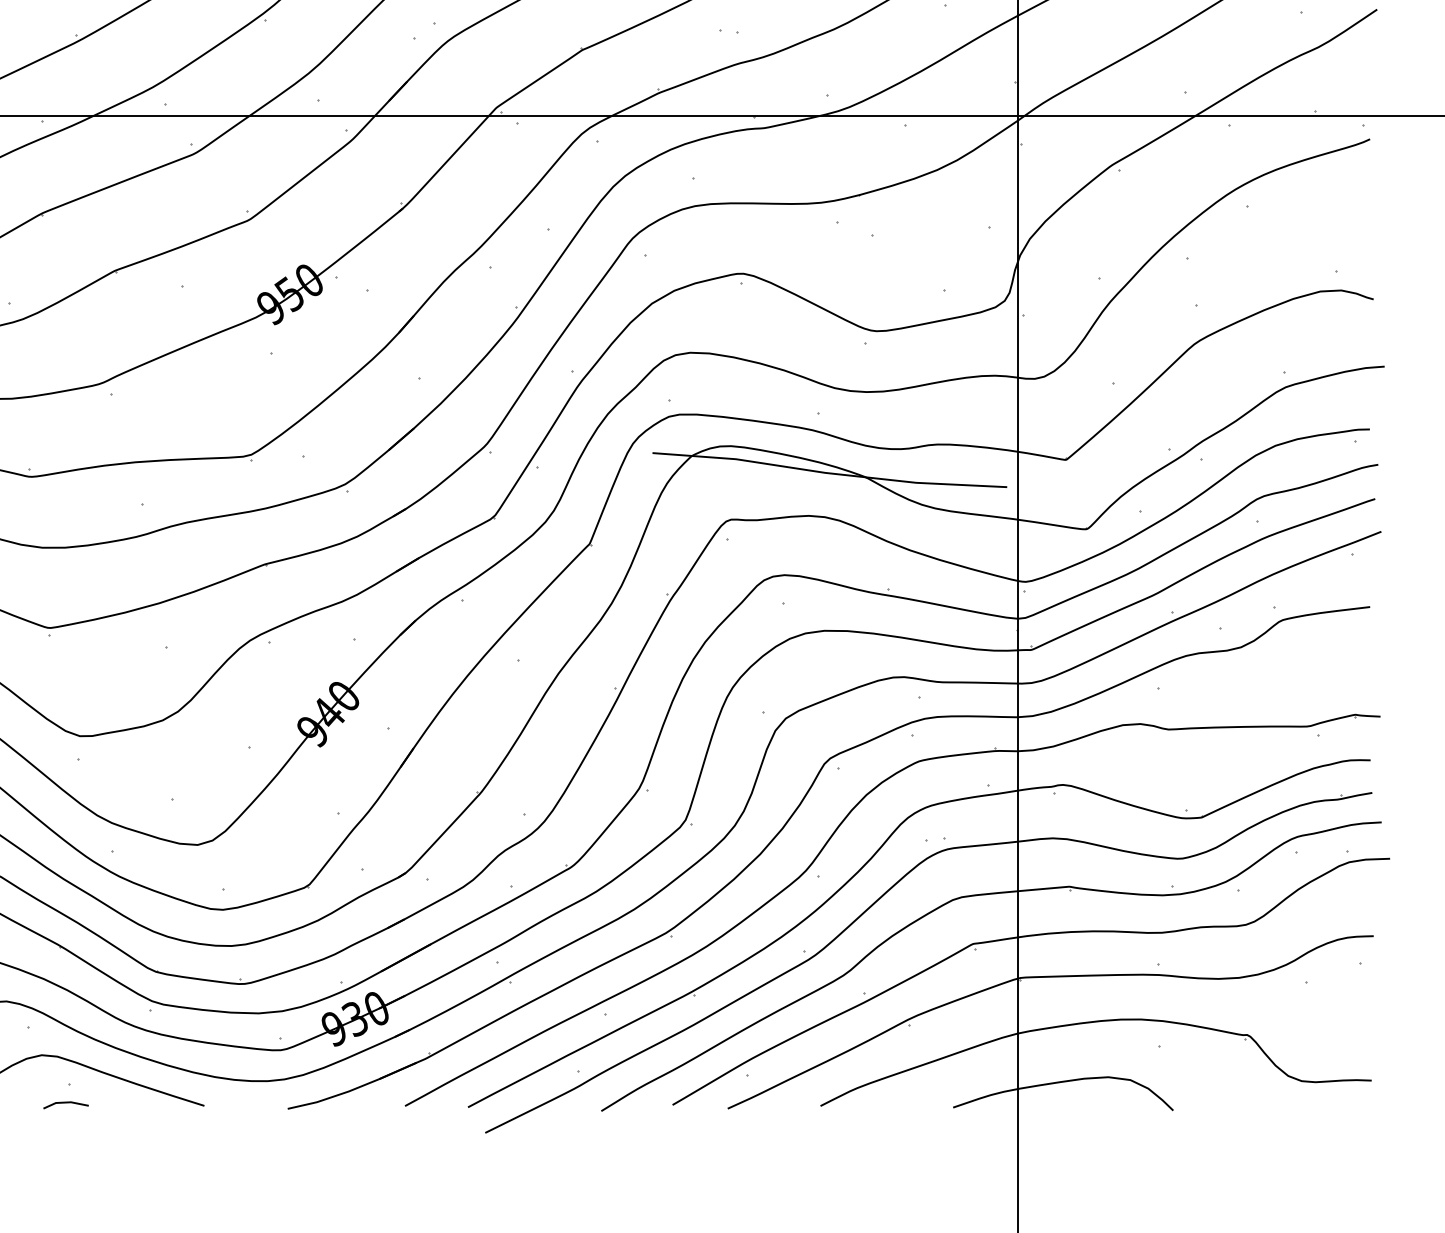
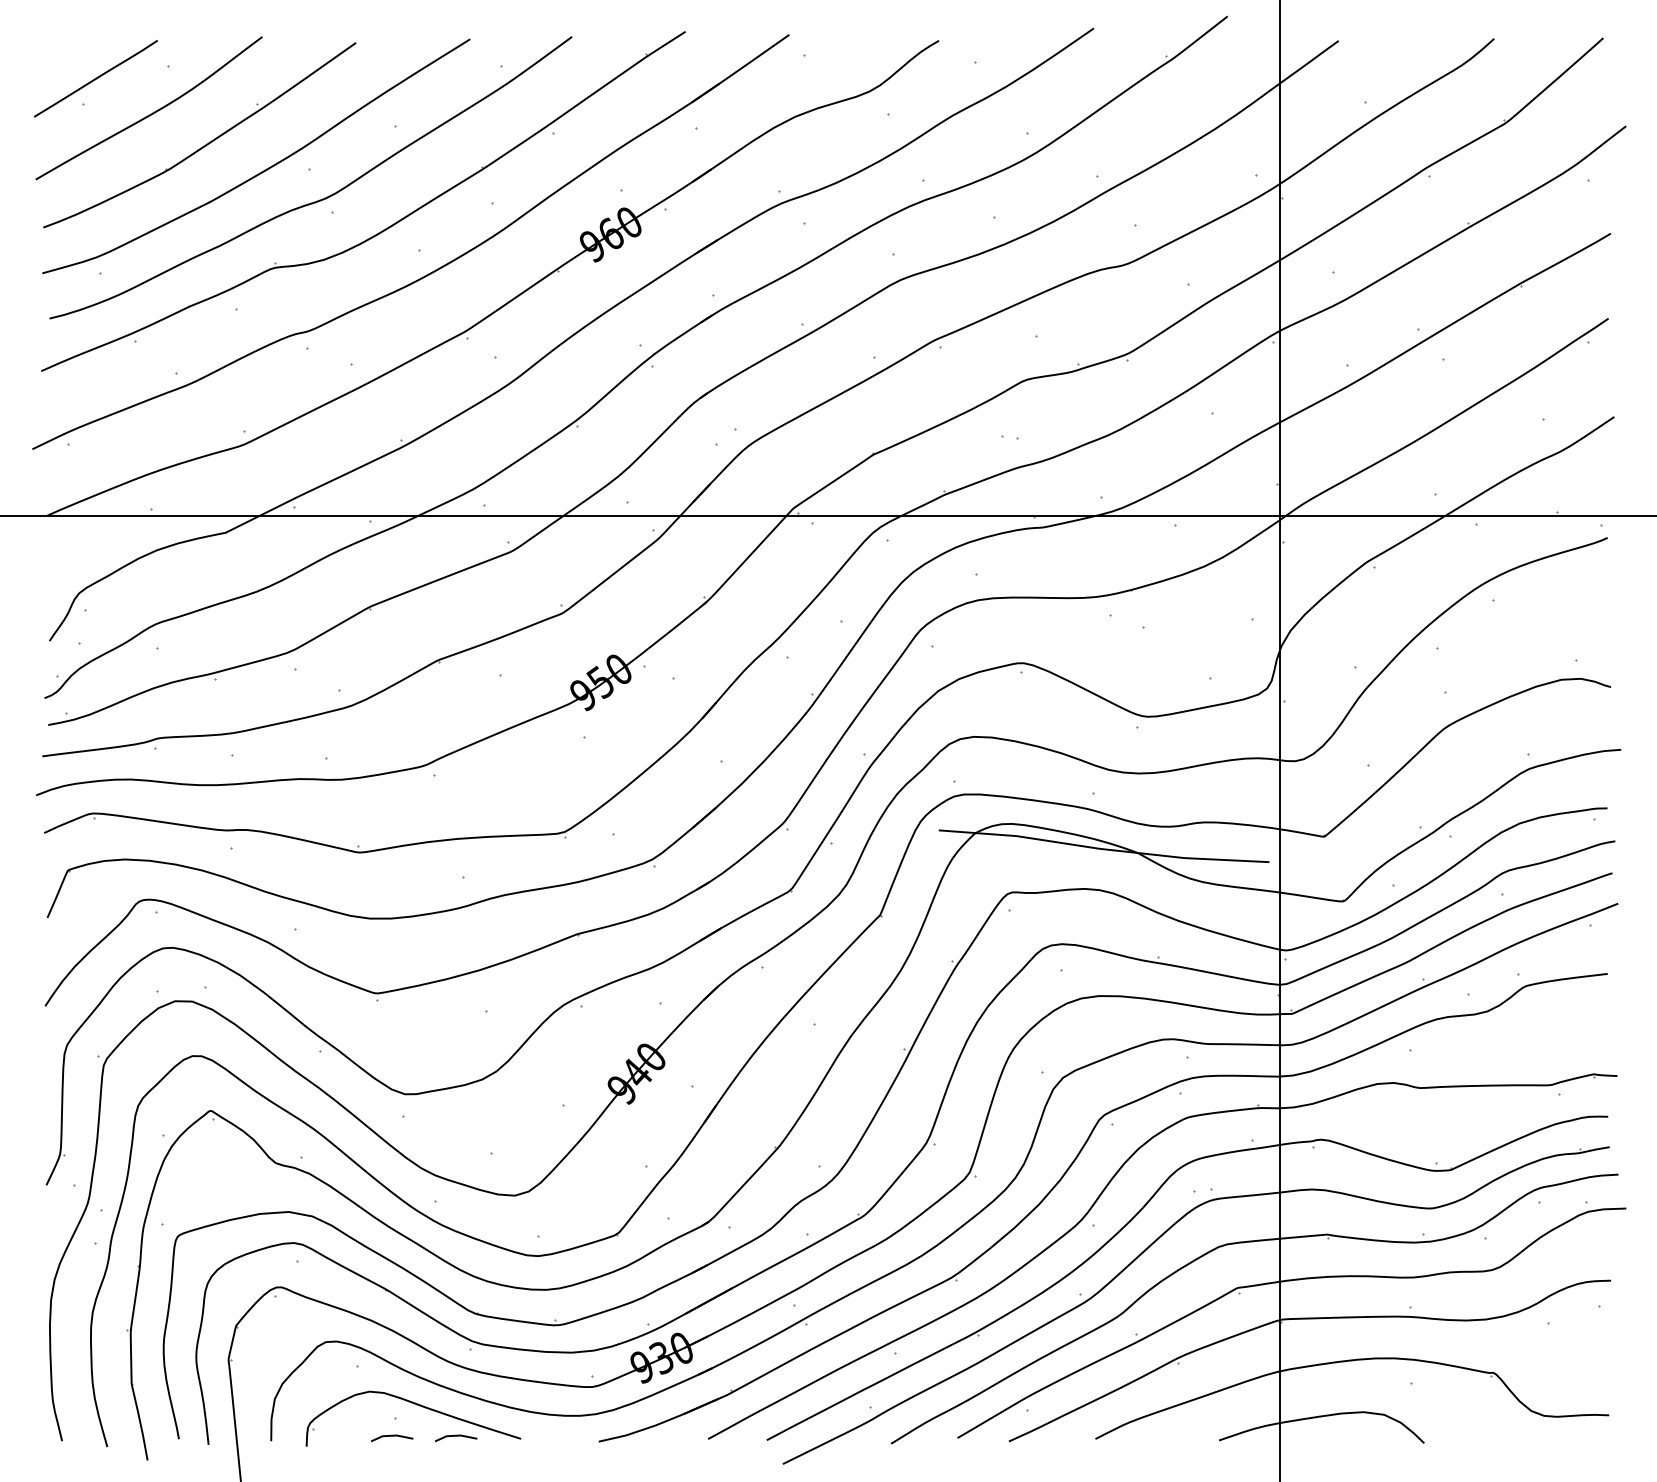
line: (135, 1103) -> (456, 1436), added

